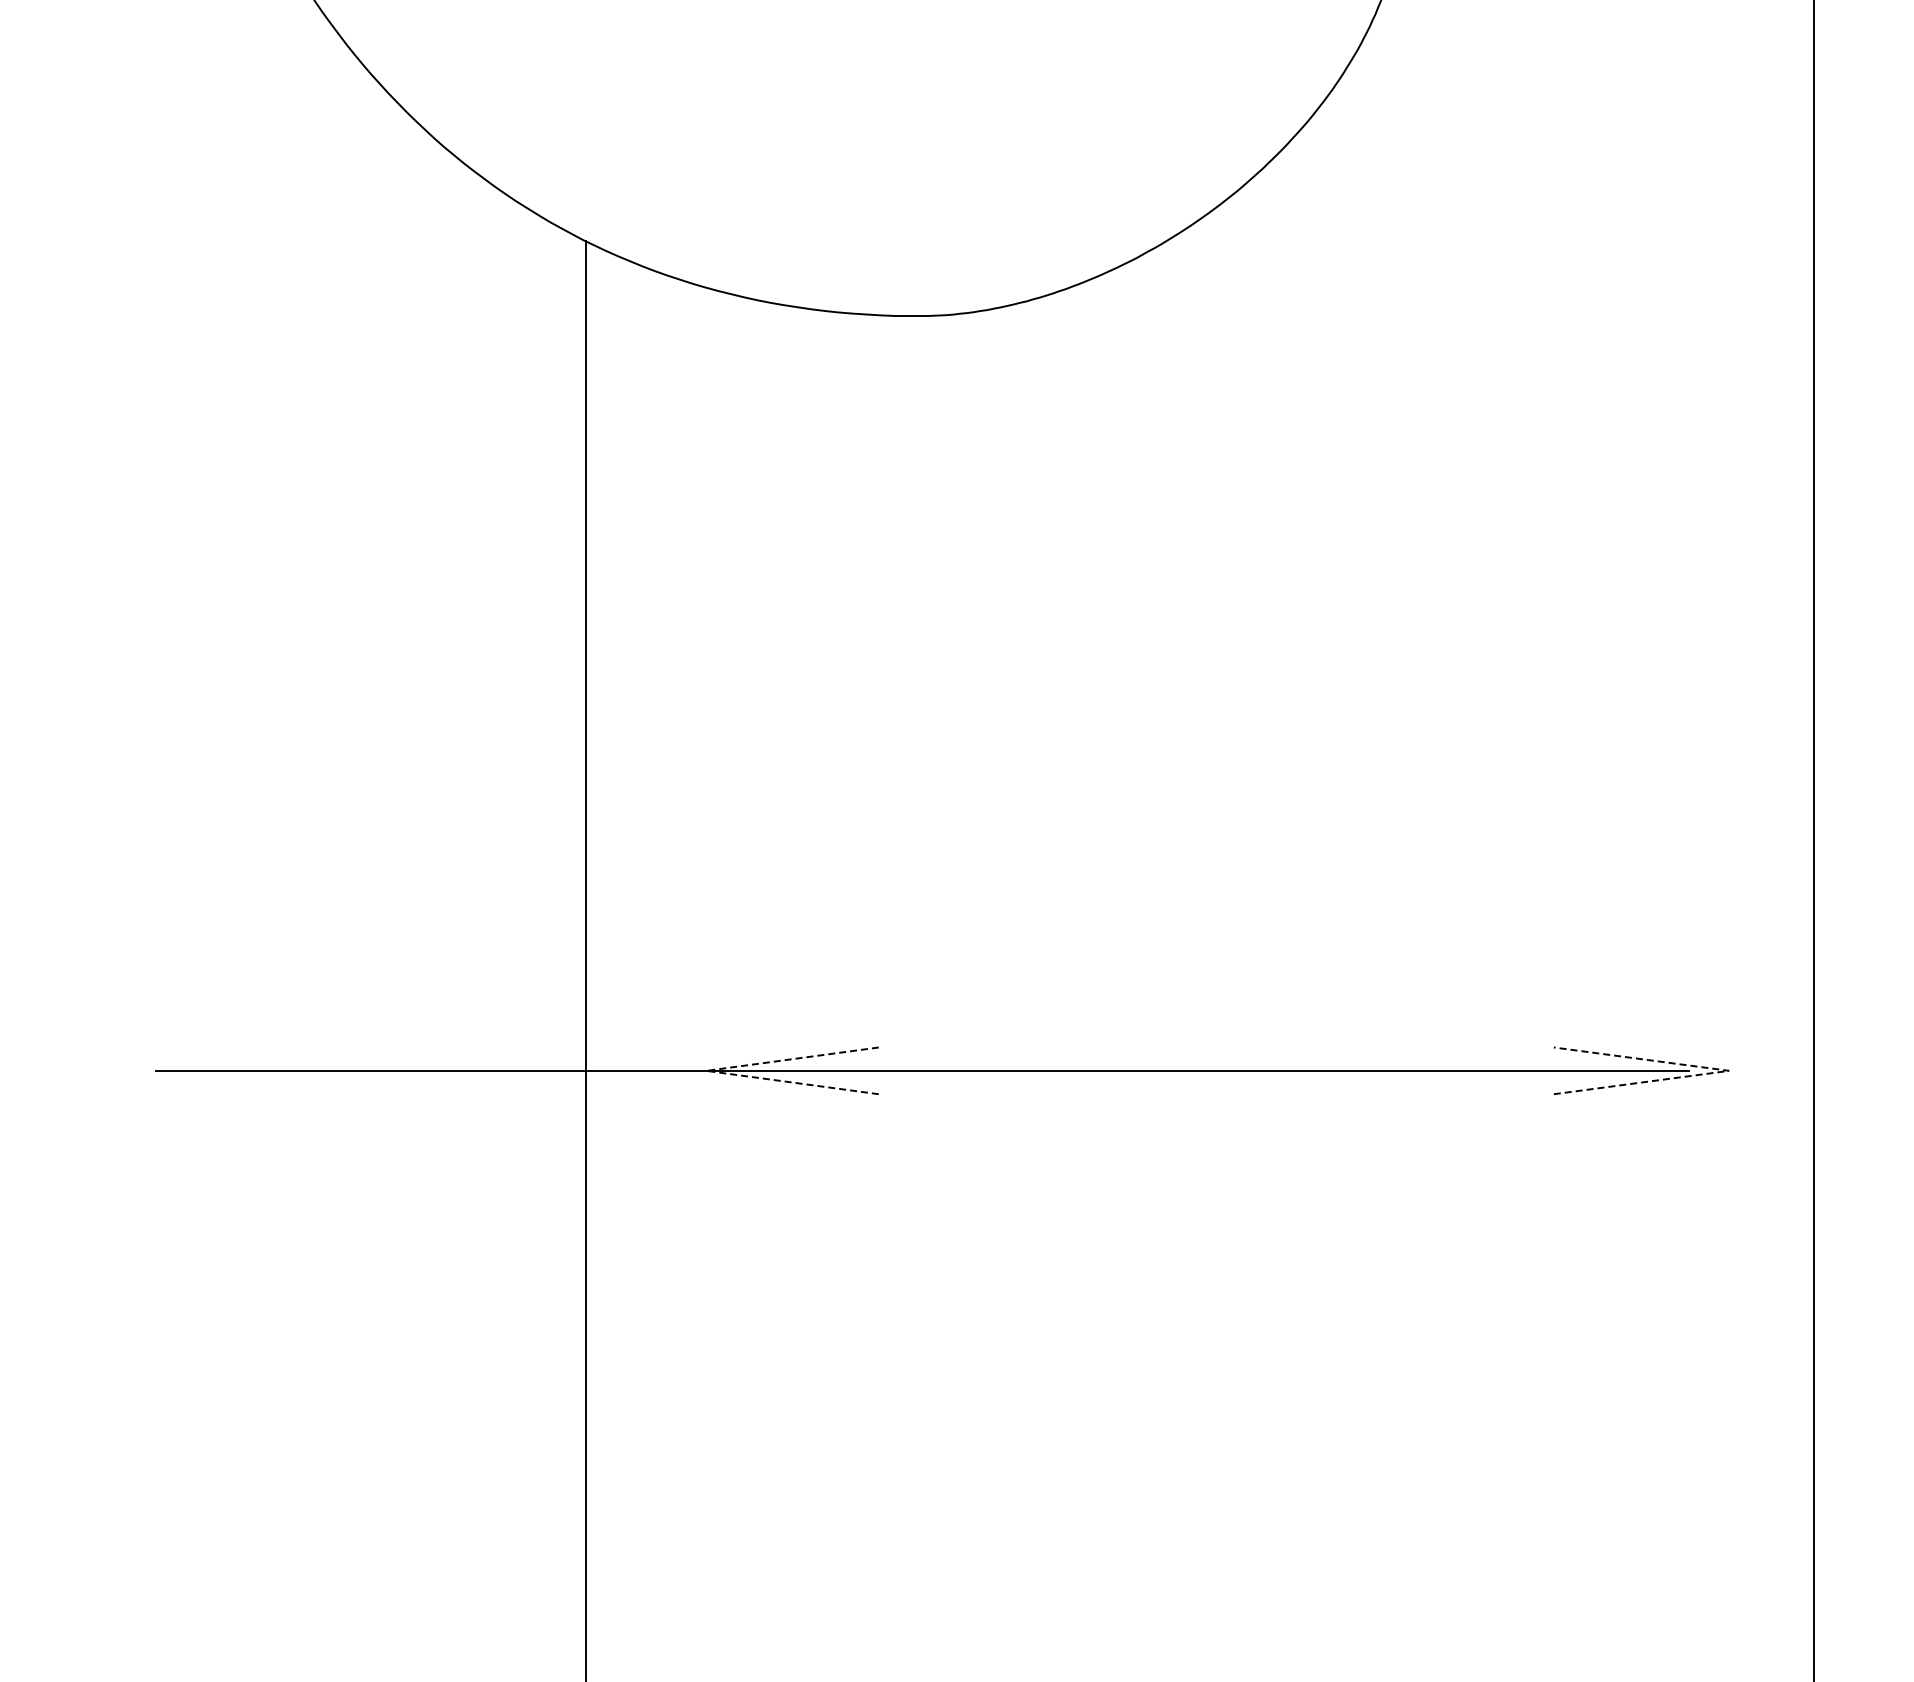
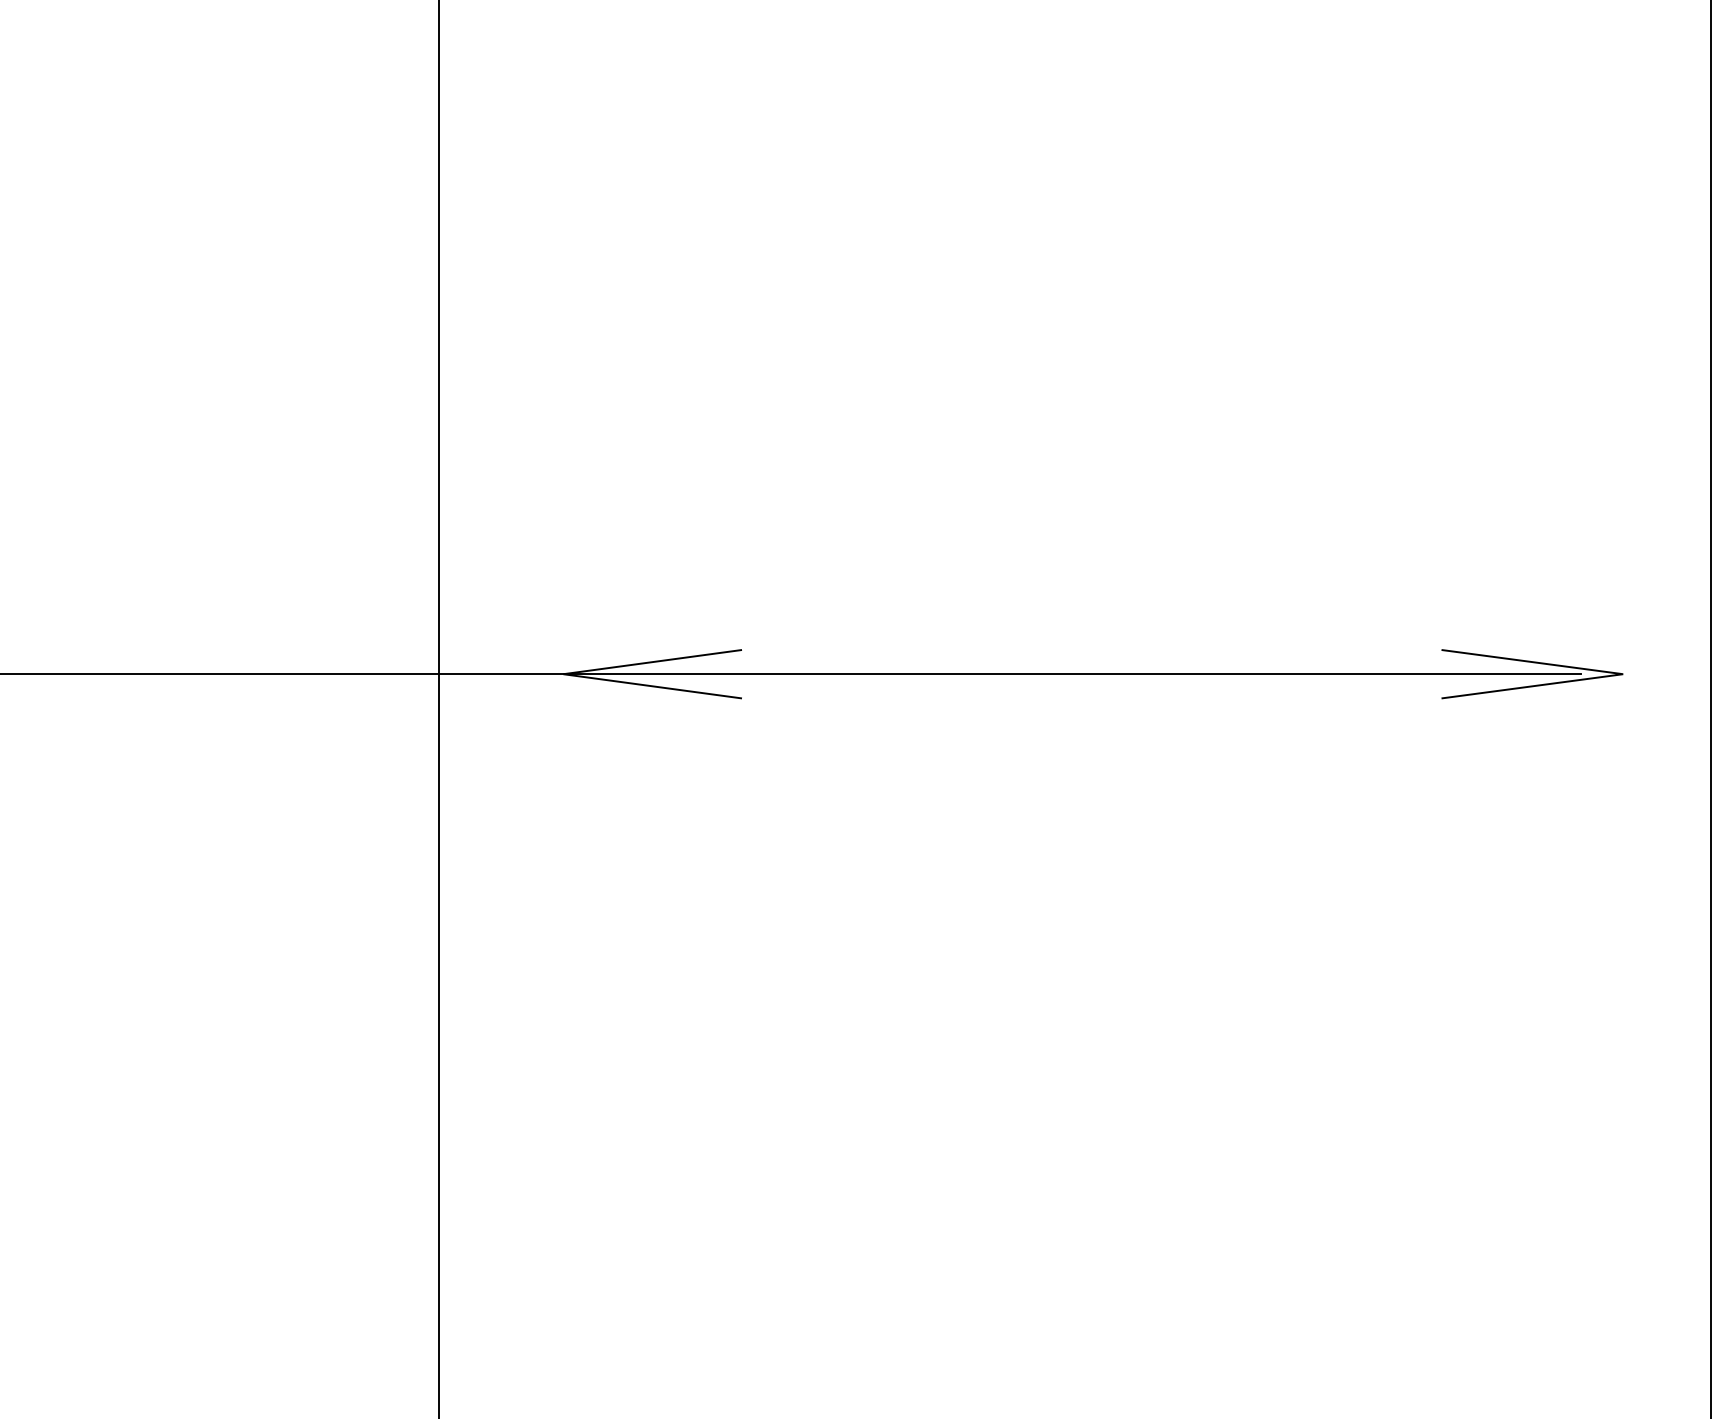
line: (706, 1070) -> (563, 673), dashed -> solid
line: (1729, 1070) -> (1623, 673), dashed -> solid

